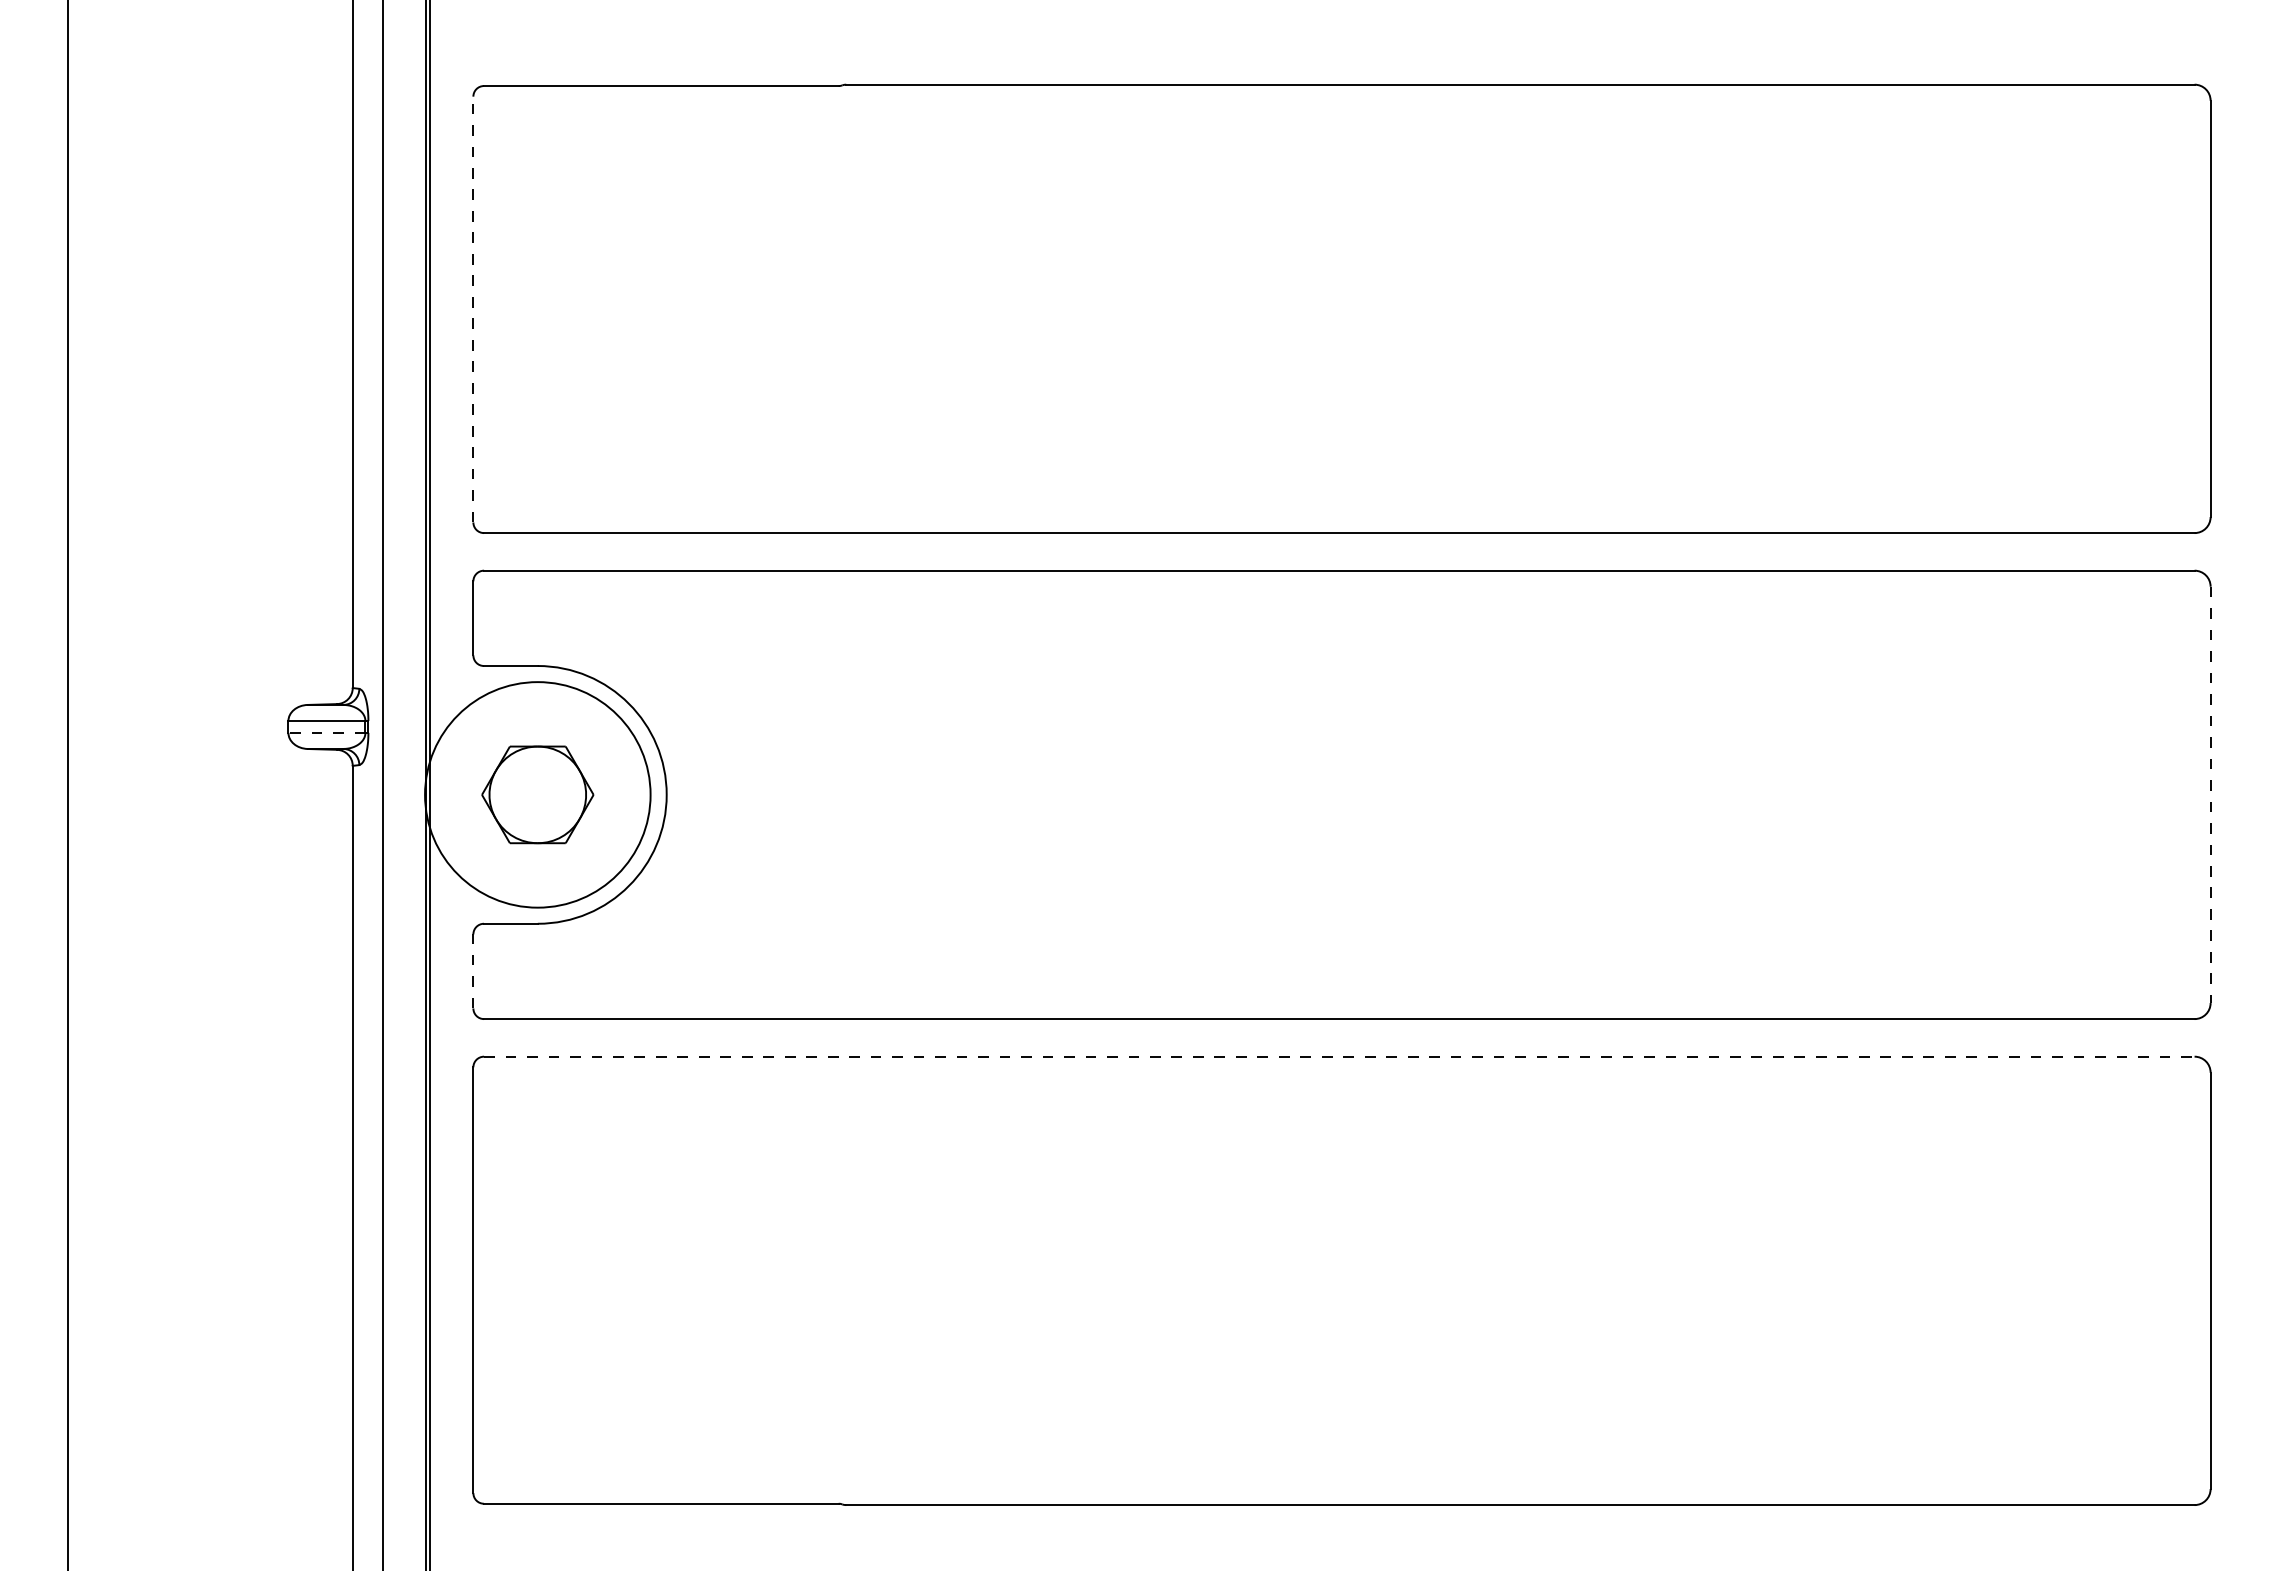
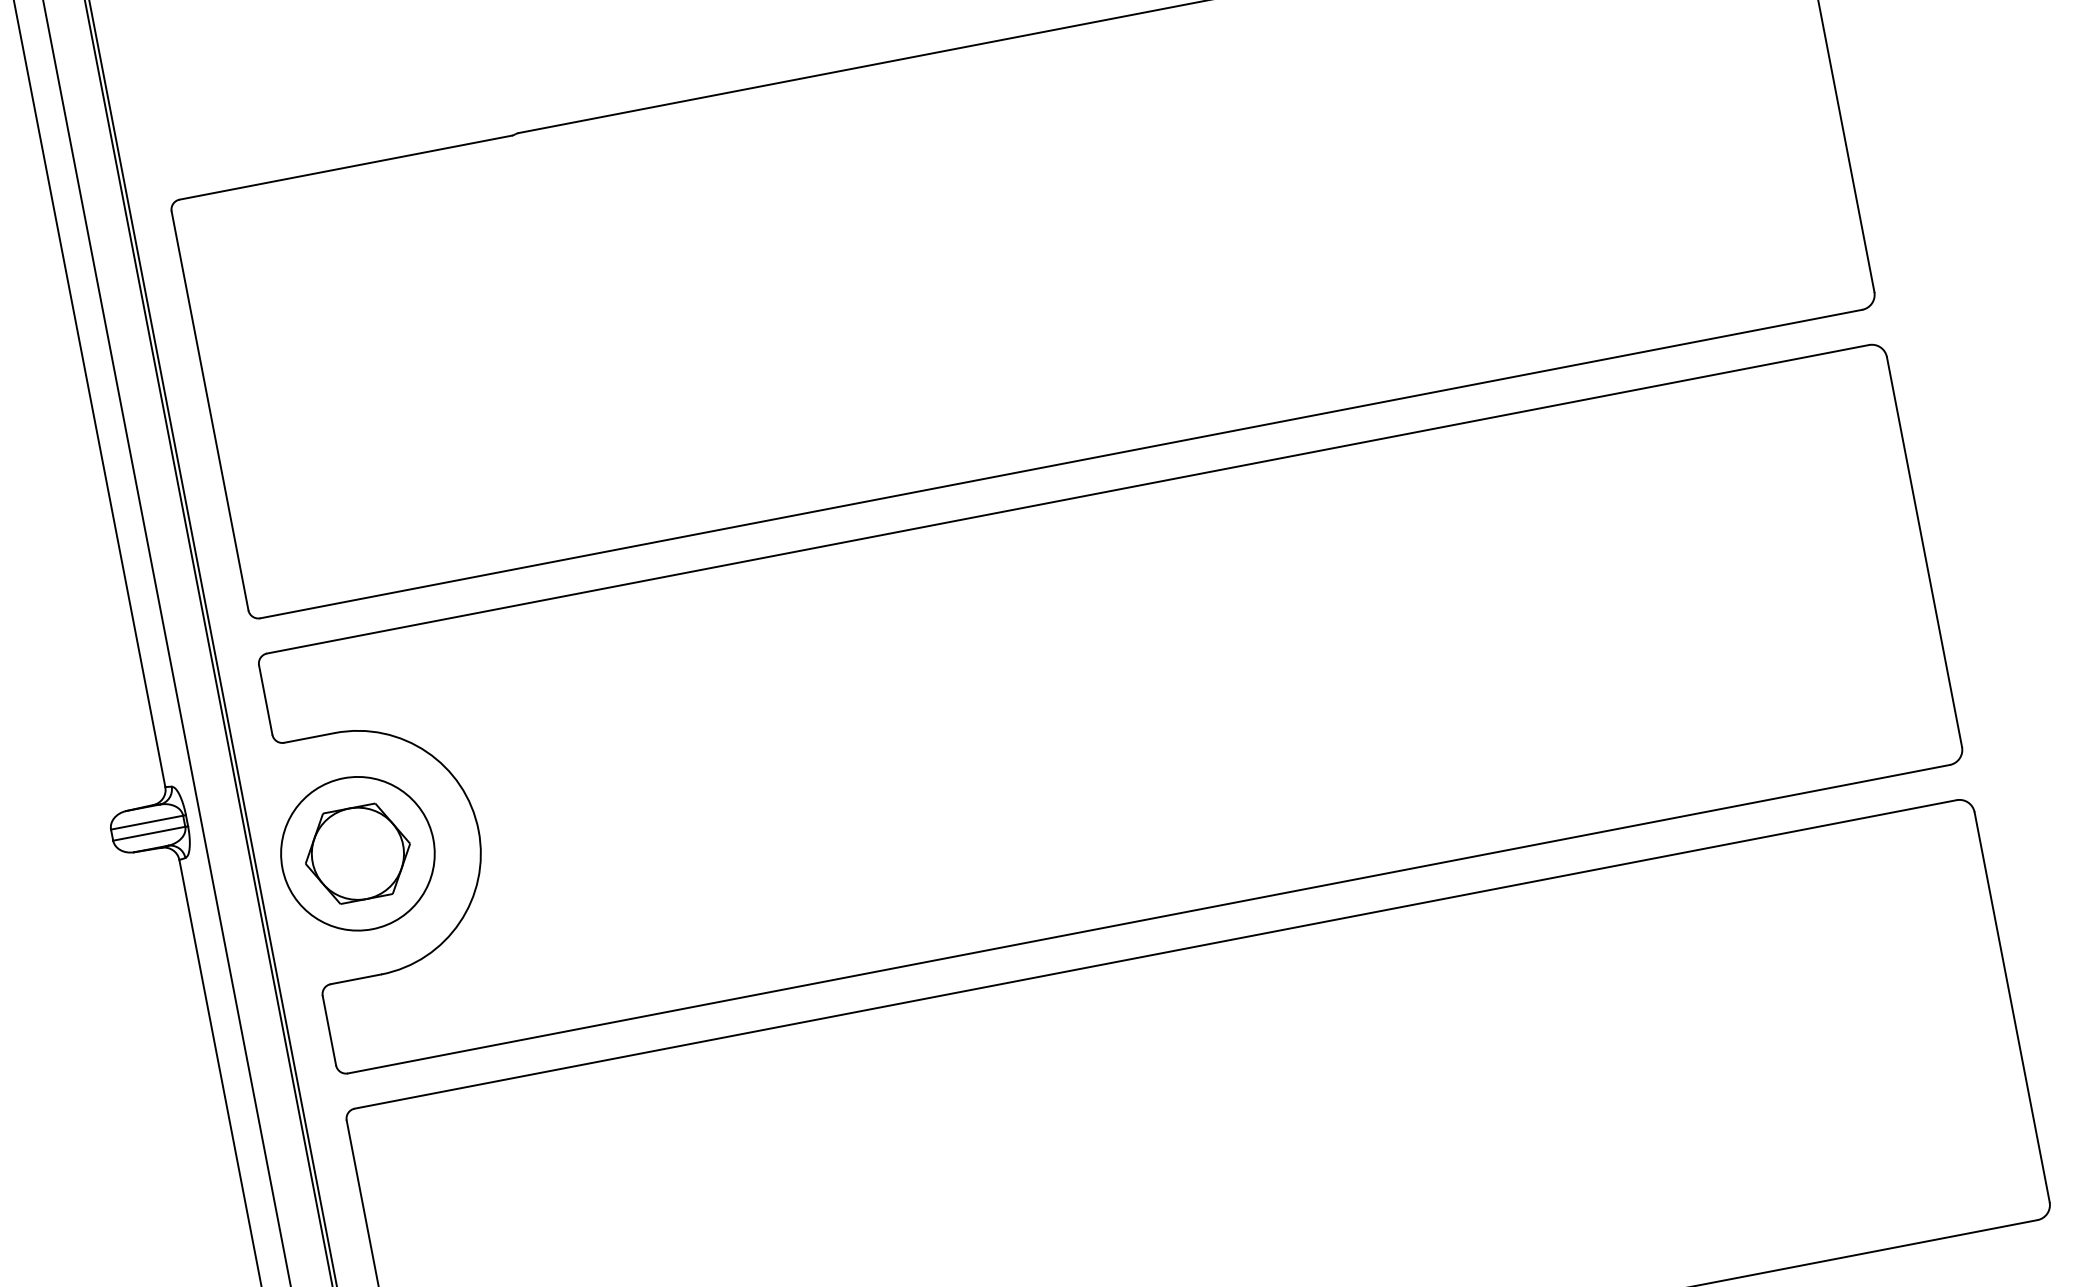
line: (473, 309) -> (210, 410), dashed -> solid
line: (326, 732) -> (148, 833), dashed -> solid
circle: (537, 794) -> (357, 853), size x0.71
line: (2210, 795) -> (1924, 552), dashed -> solid
line: (473, 970) -> (329, 1029), dashed -> solid
line: (1339, 1056) -> (1155, 954), dashed -> solid

